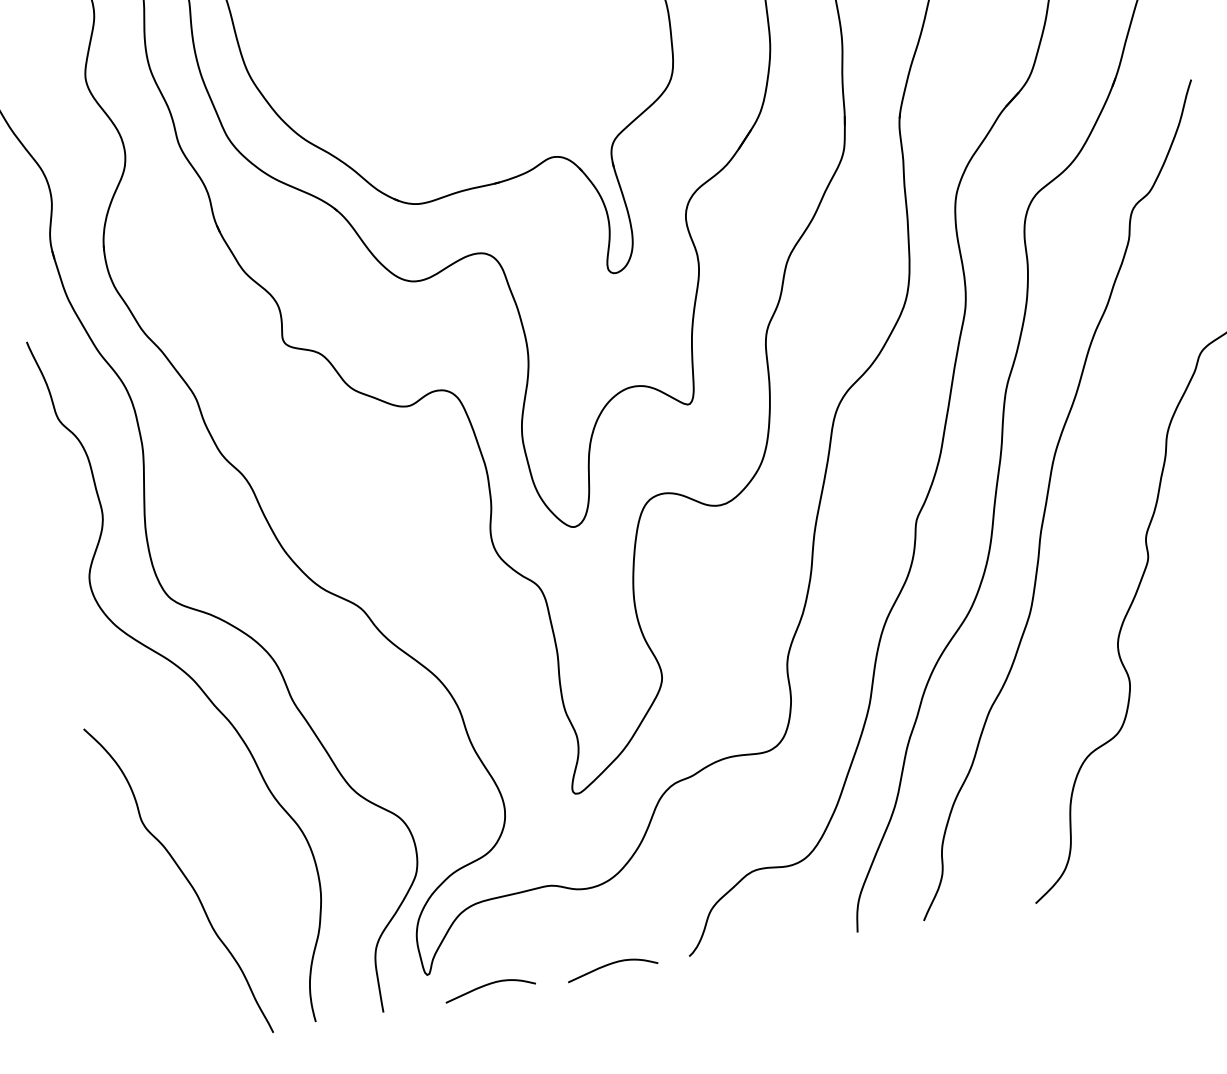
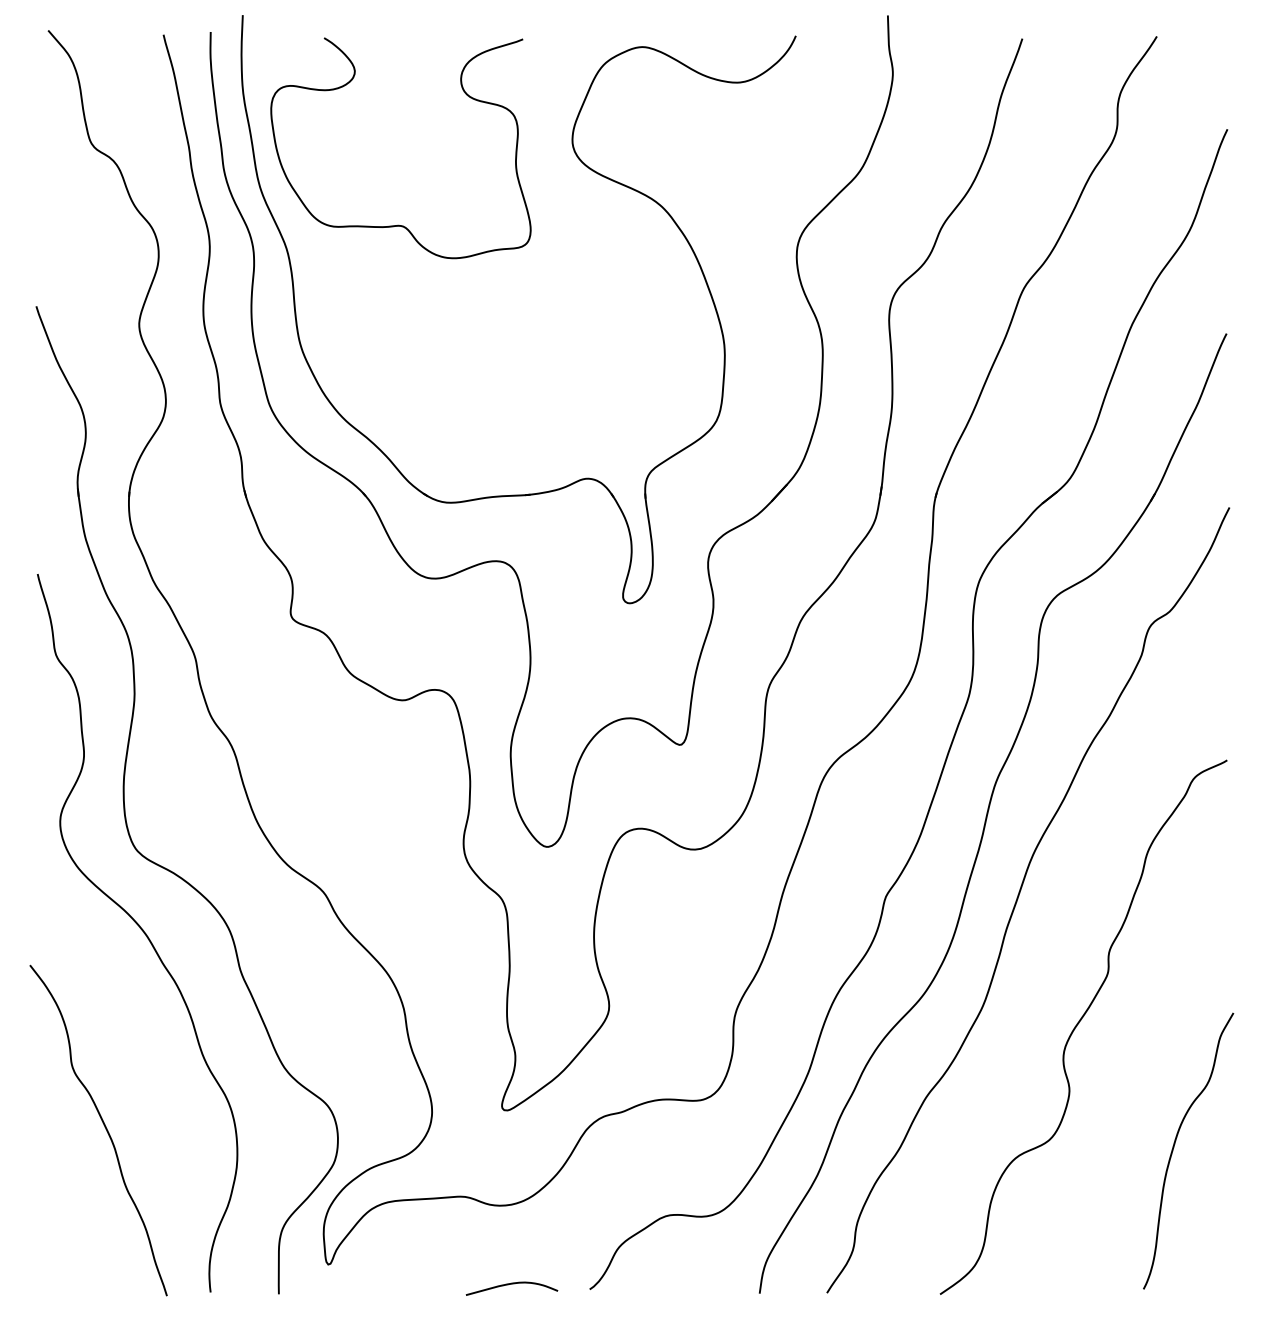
curve: (489, 984) -> (387, 1284), removed

